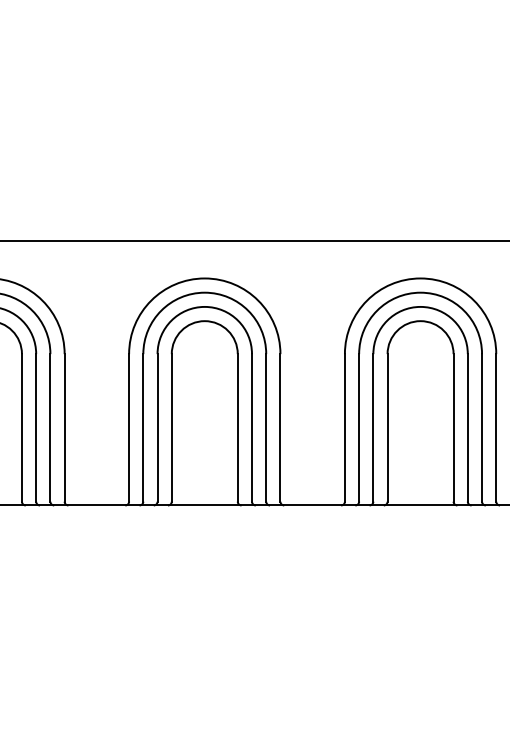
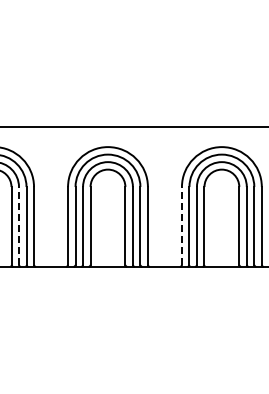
line: (37, 426) -> (19, 225), solid -> dashed
line: (344, 426) -> (181, 225), solid -> dashed

